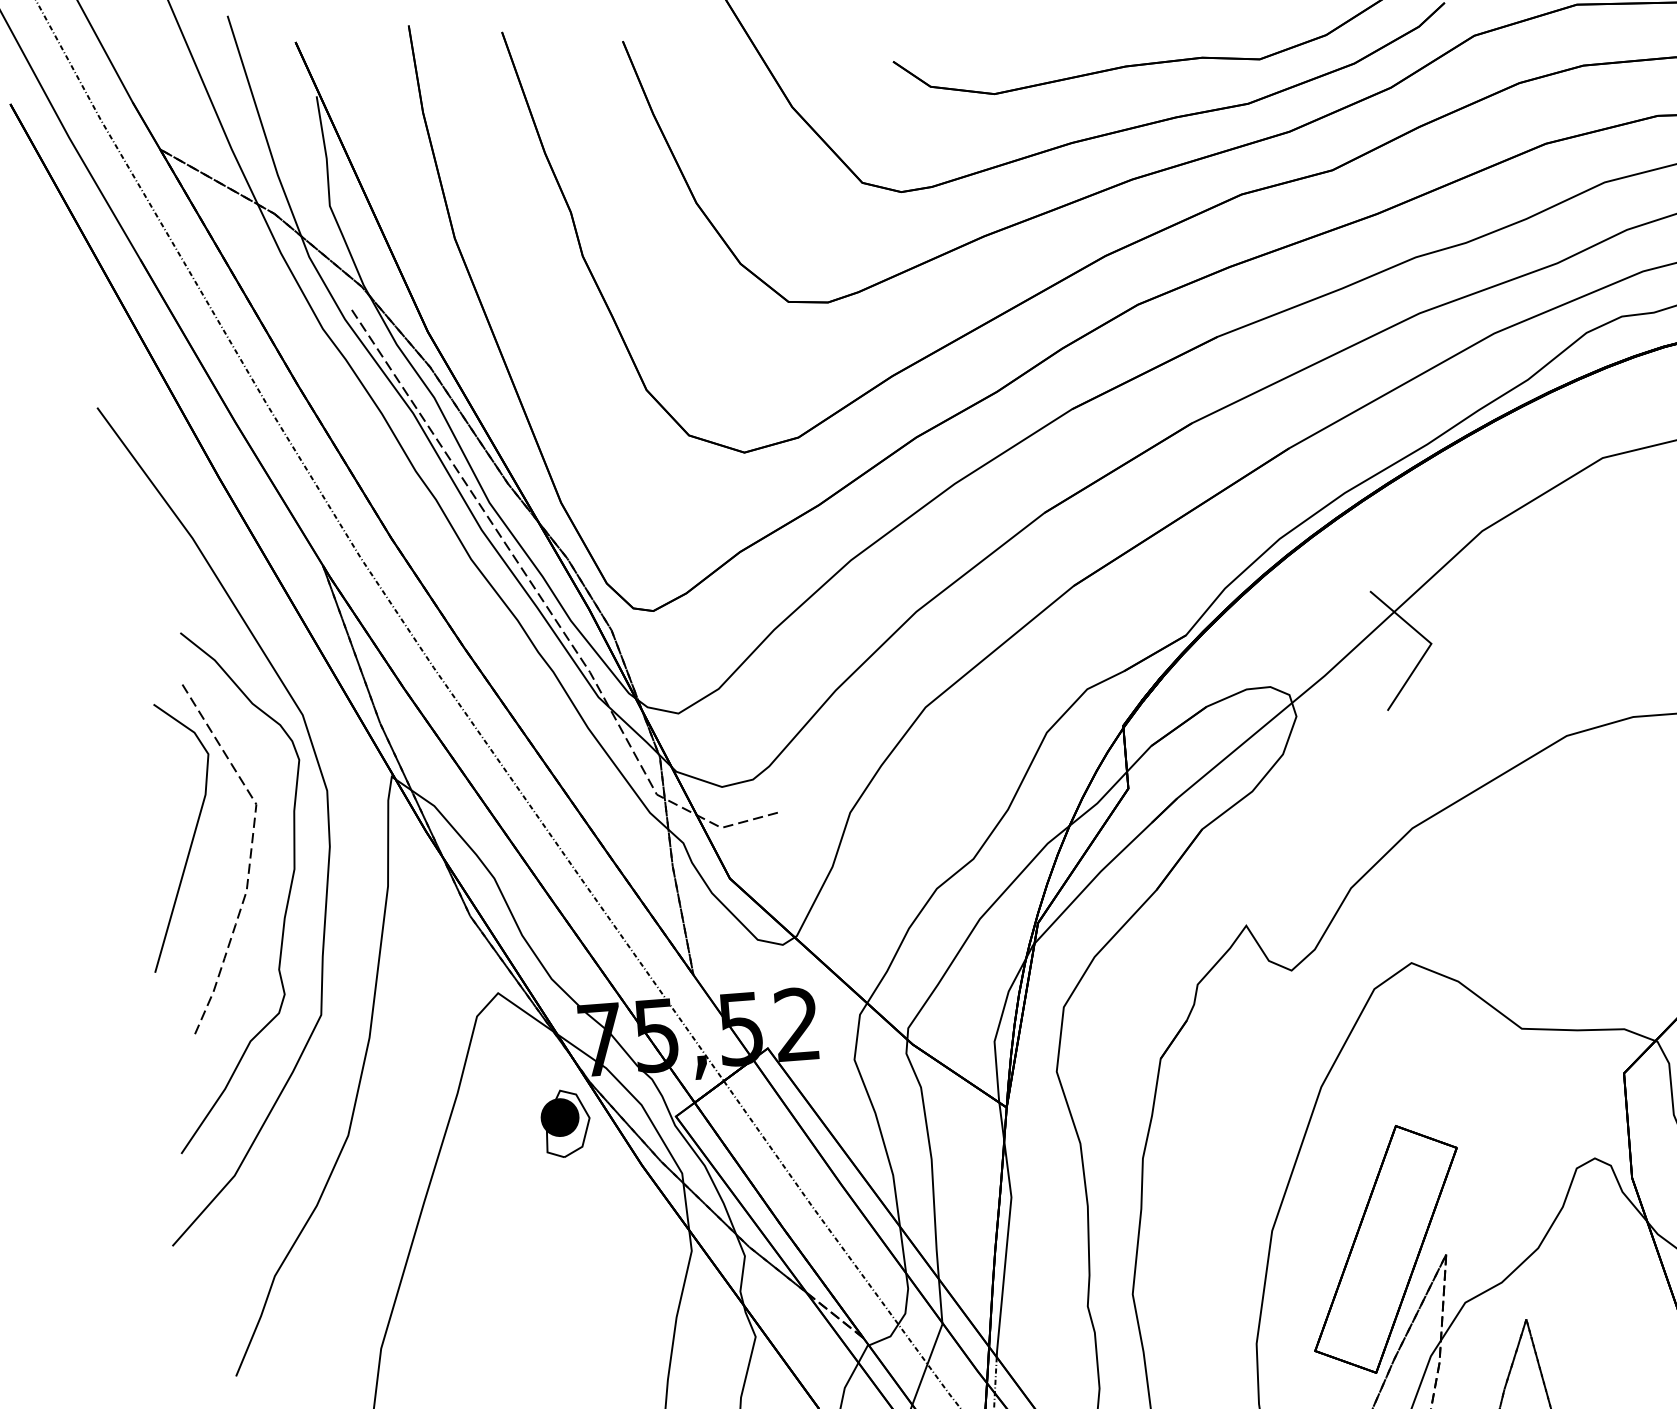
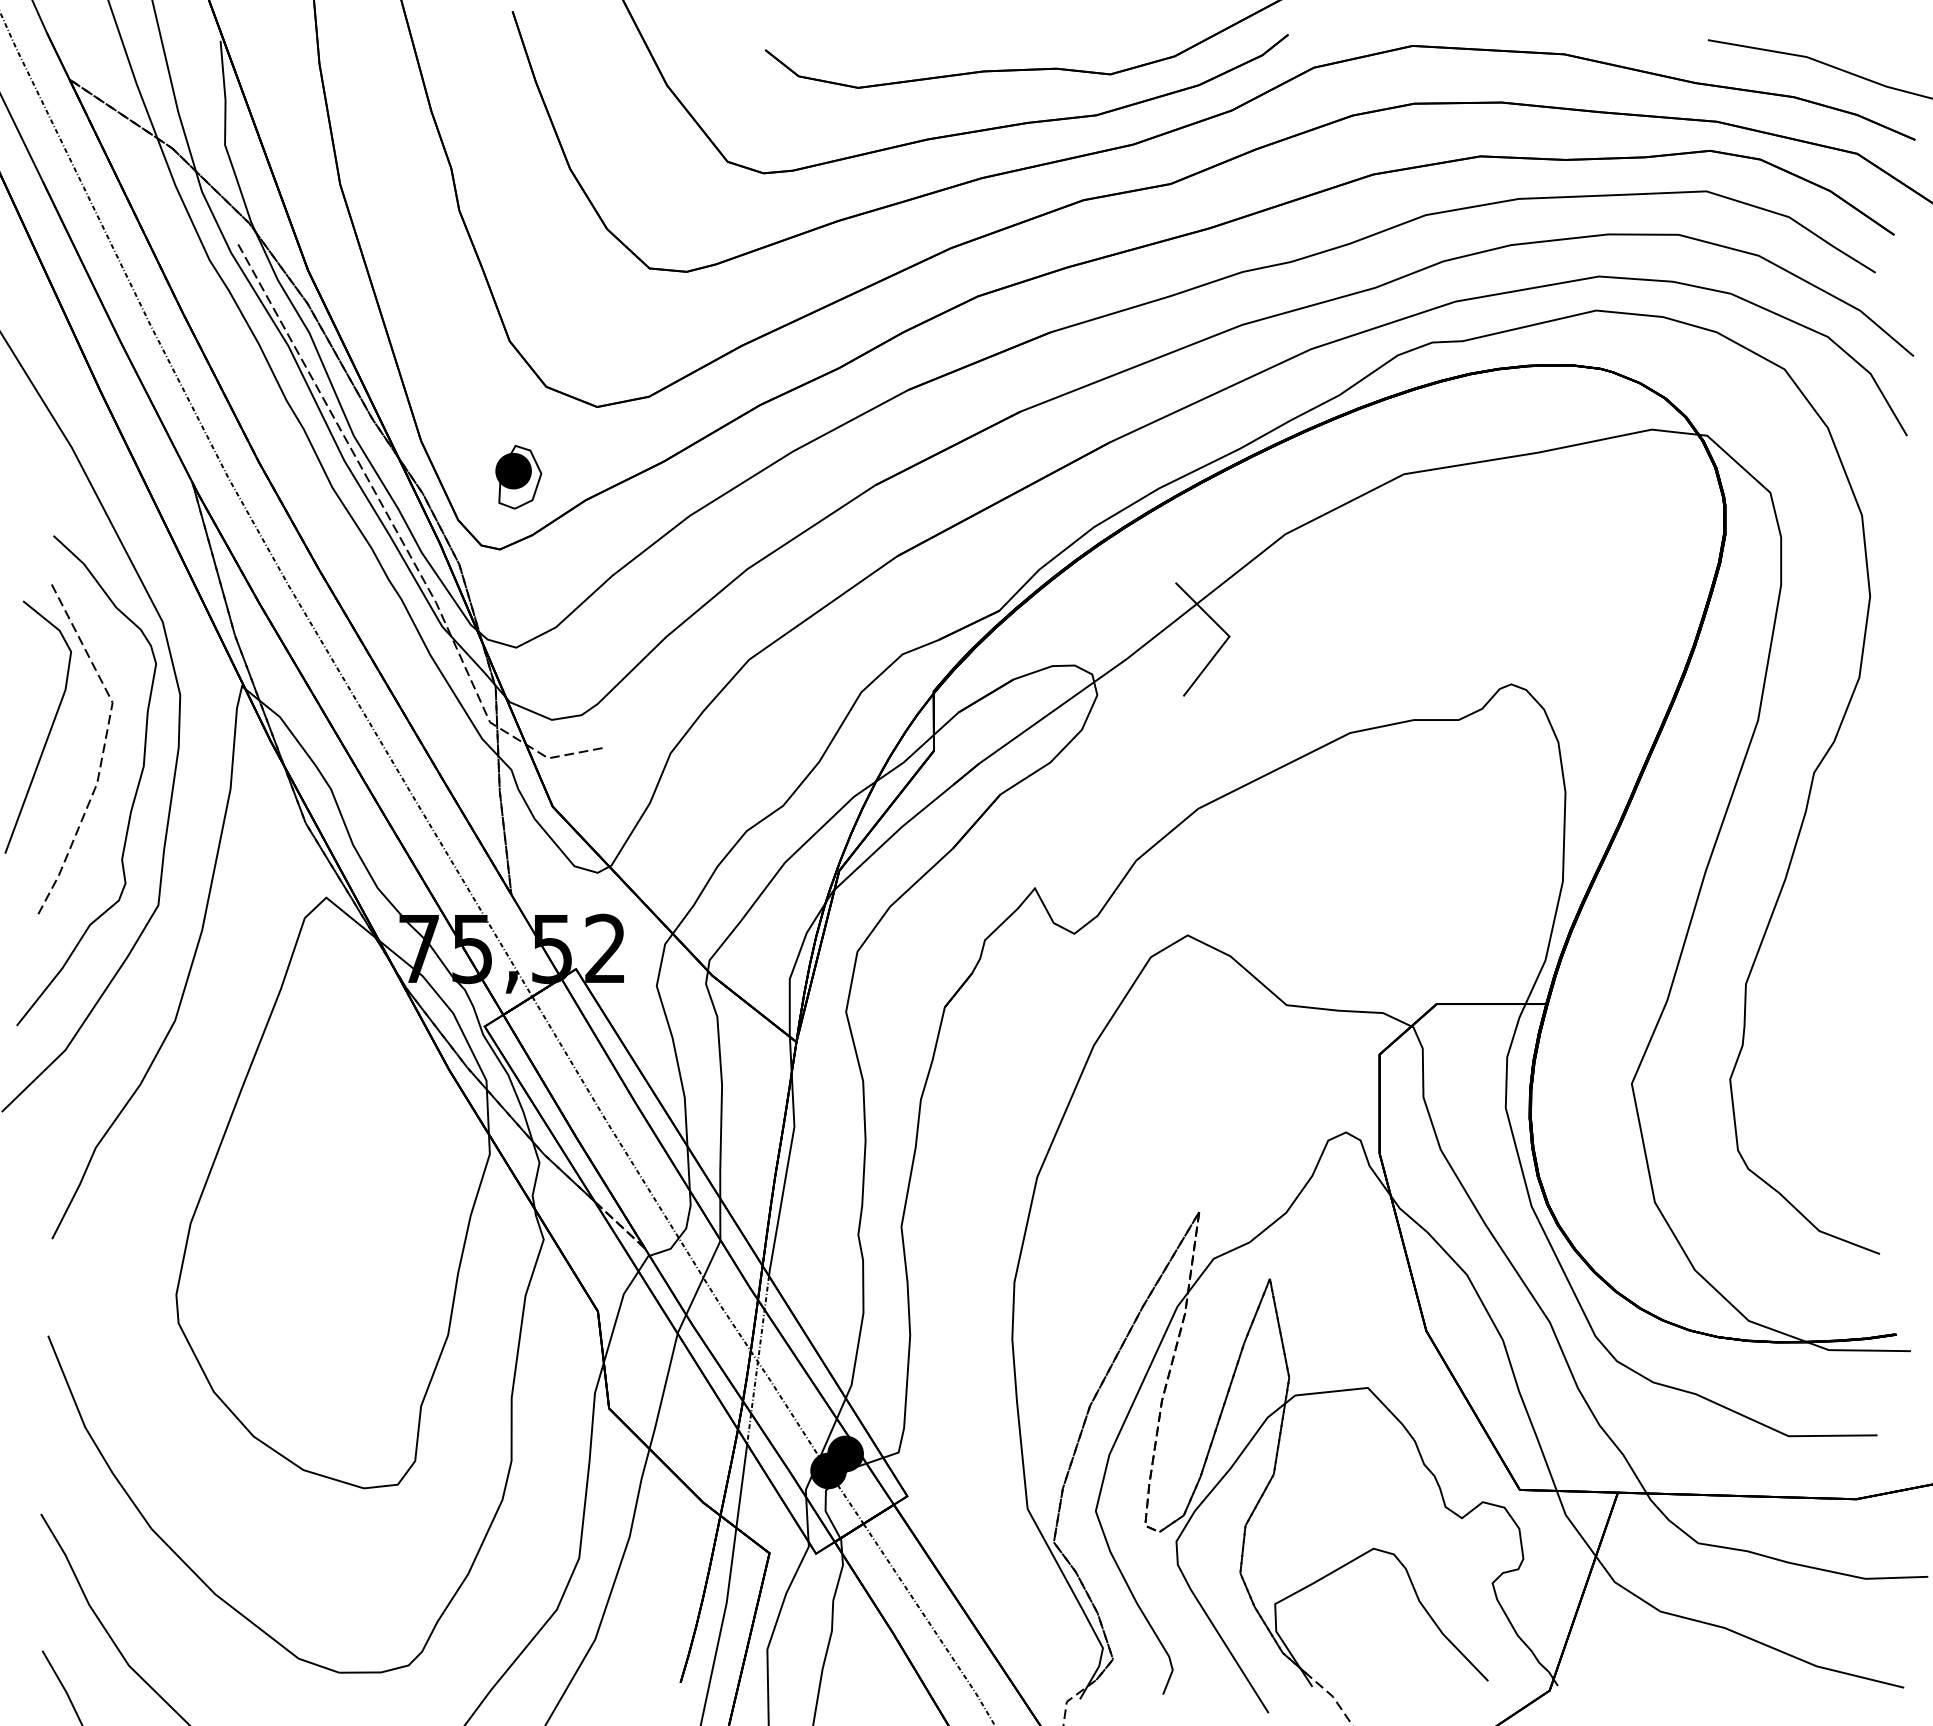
part: (565, 1122) -> (518, 476), moved
part: (1385, 1249) -> (1142, 1202), removed

